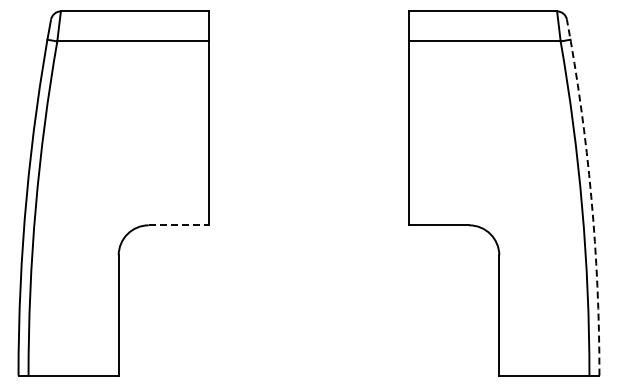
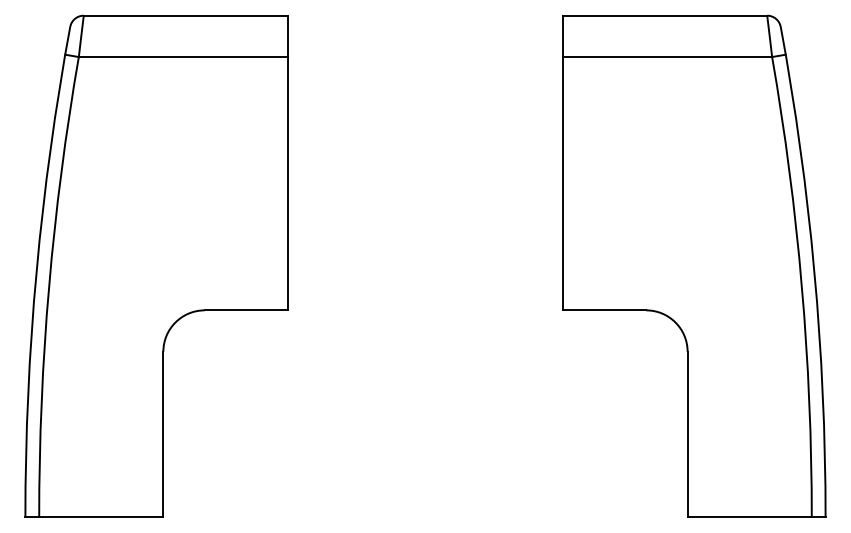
arc: (591, 196) -> (814, 270), dashed -> solid
line: (179, 225) -> (247, 310), dashed -> solid

